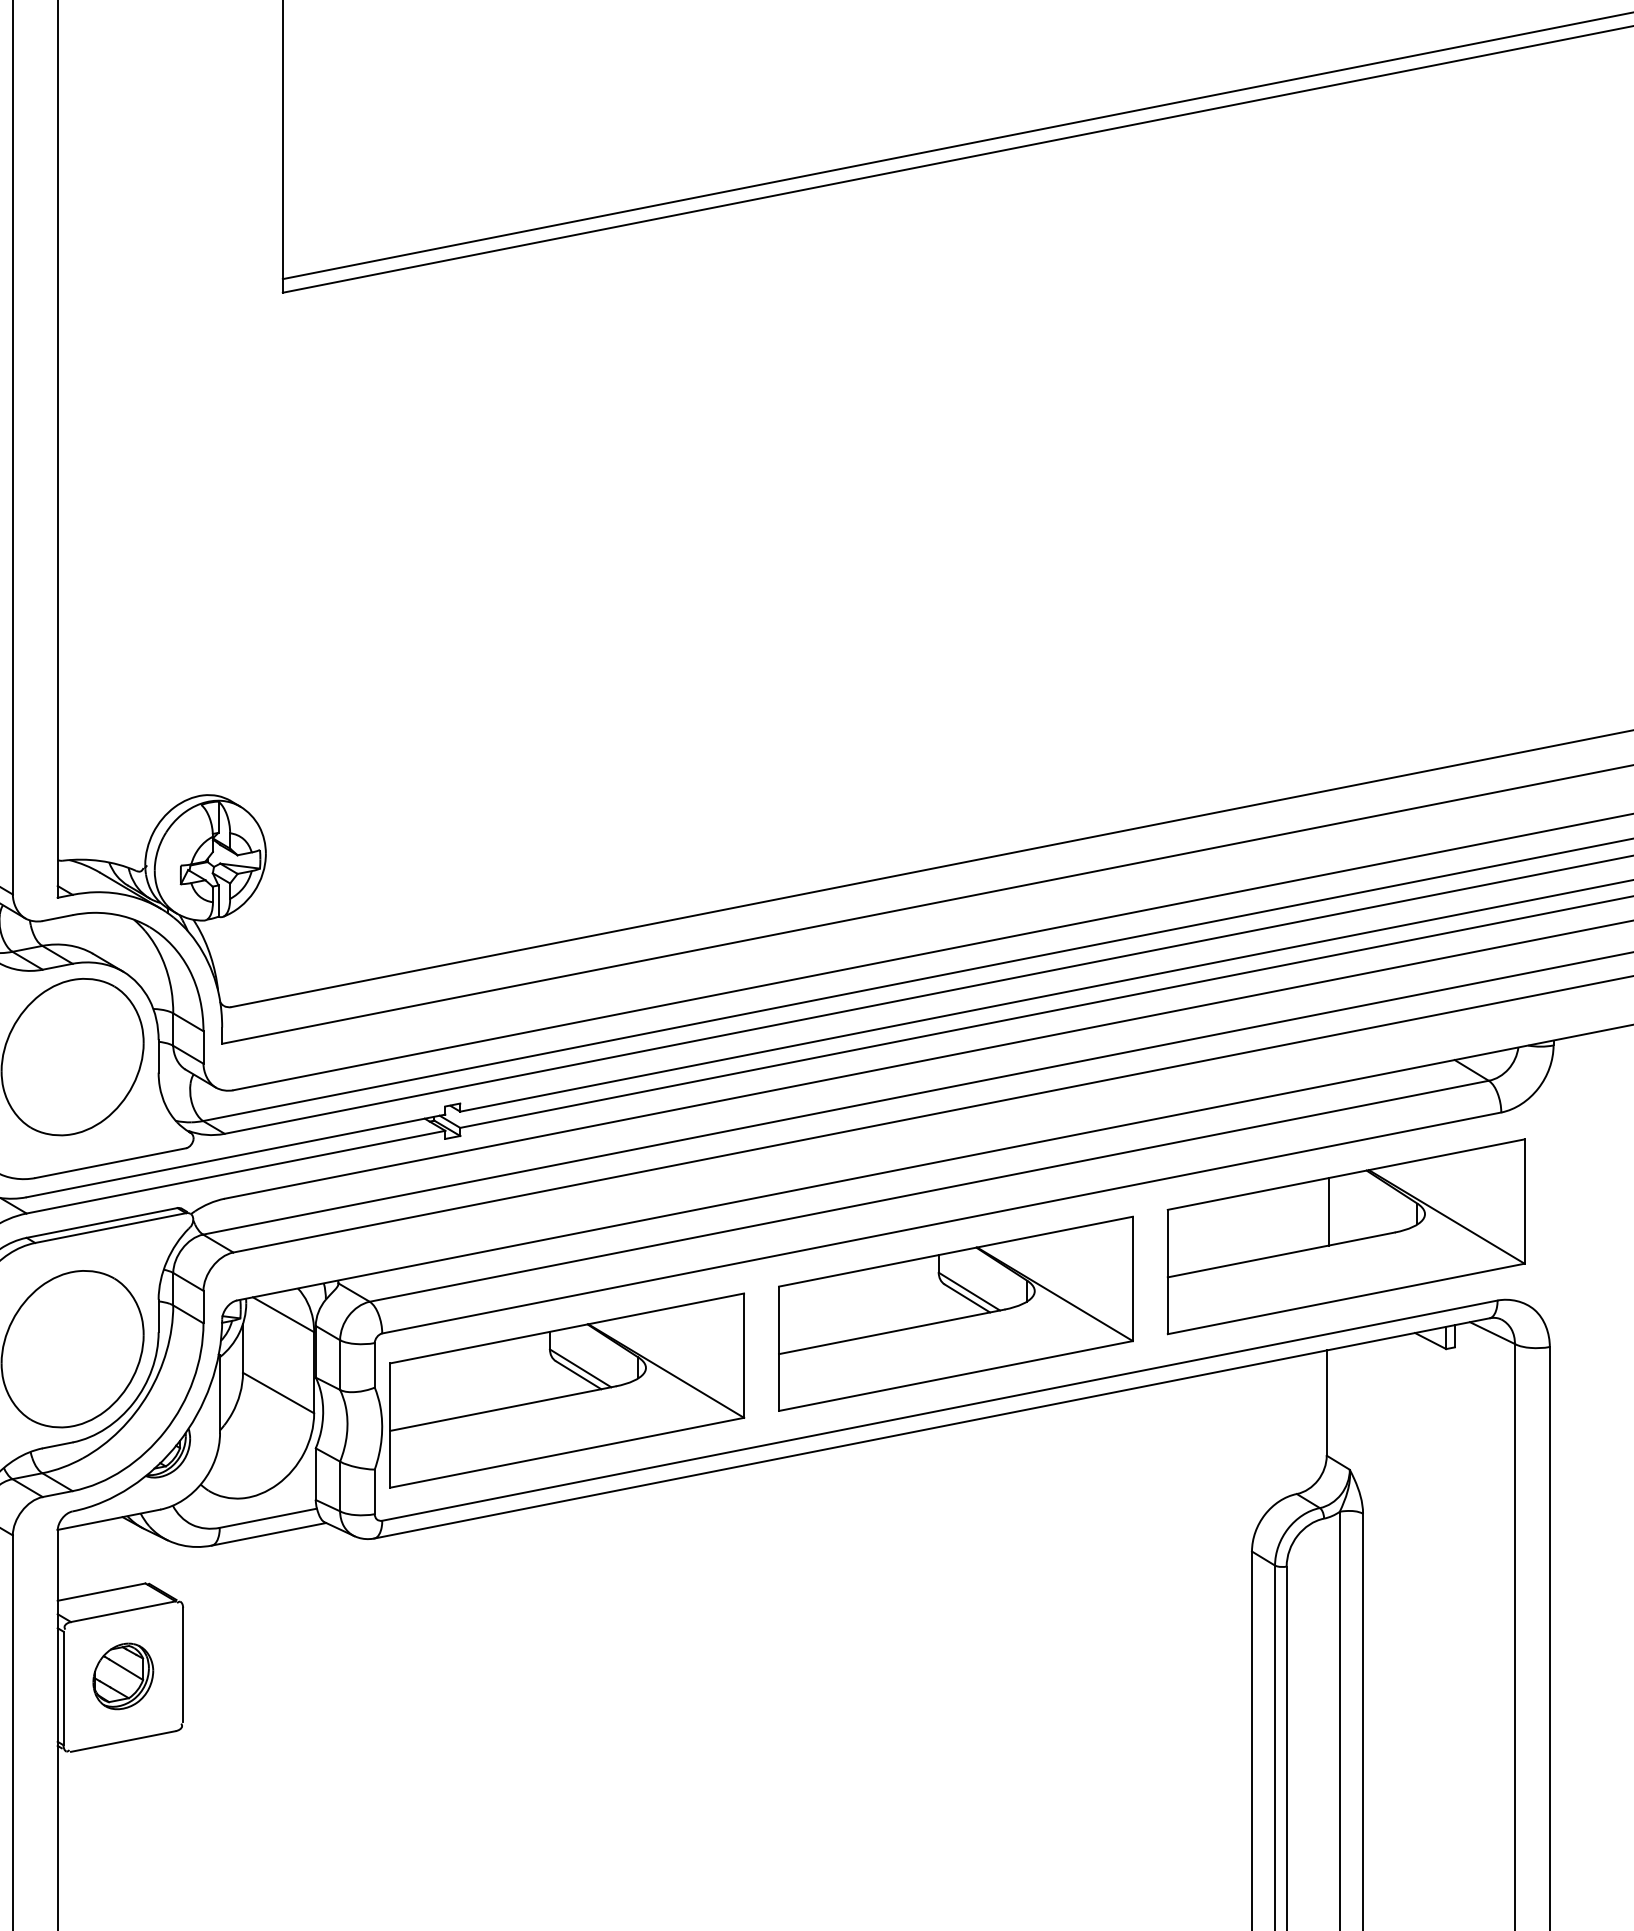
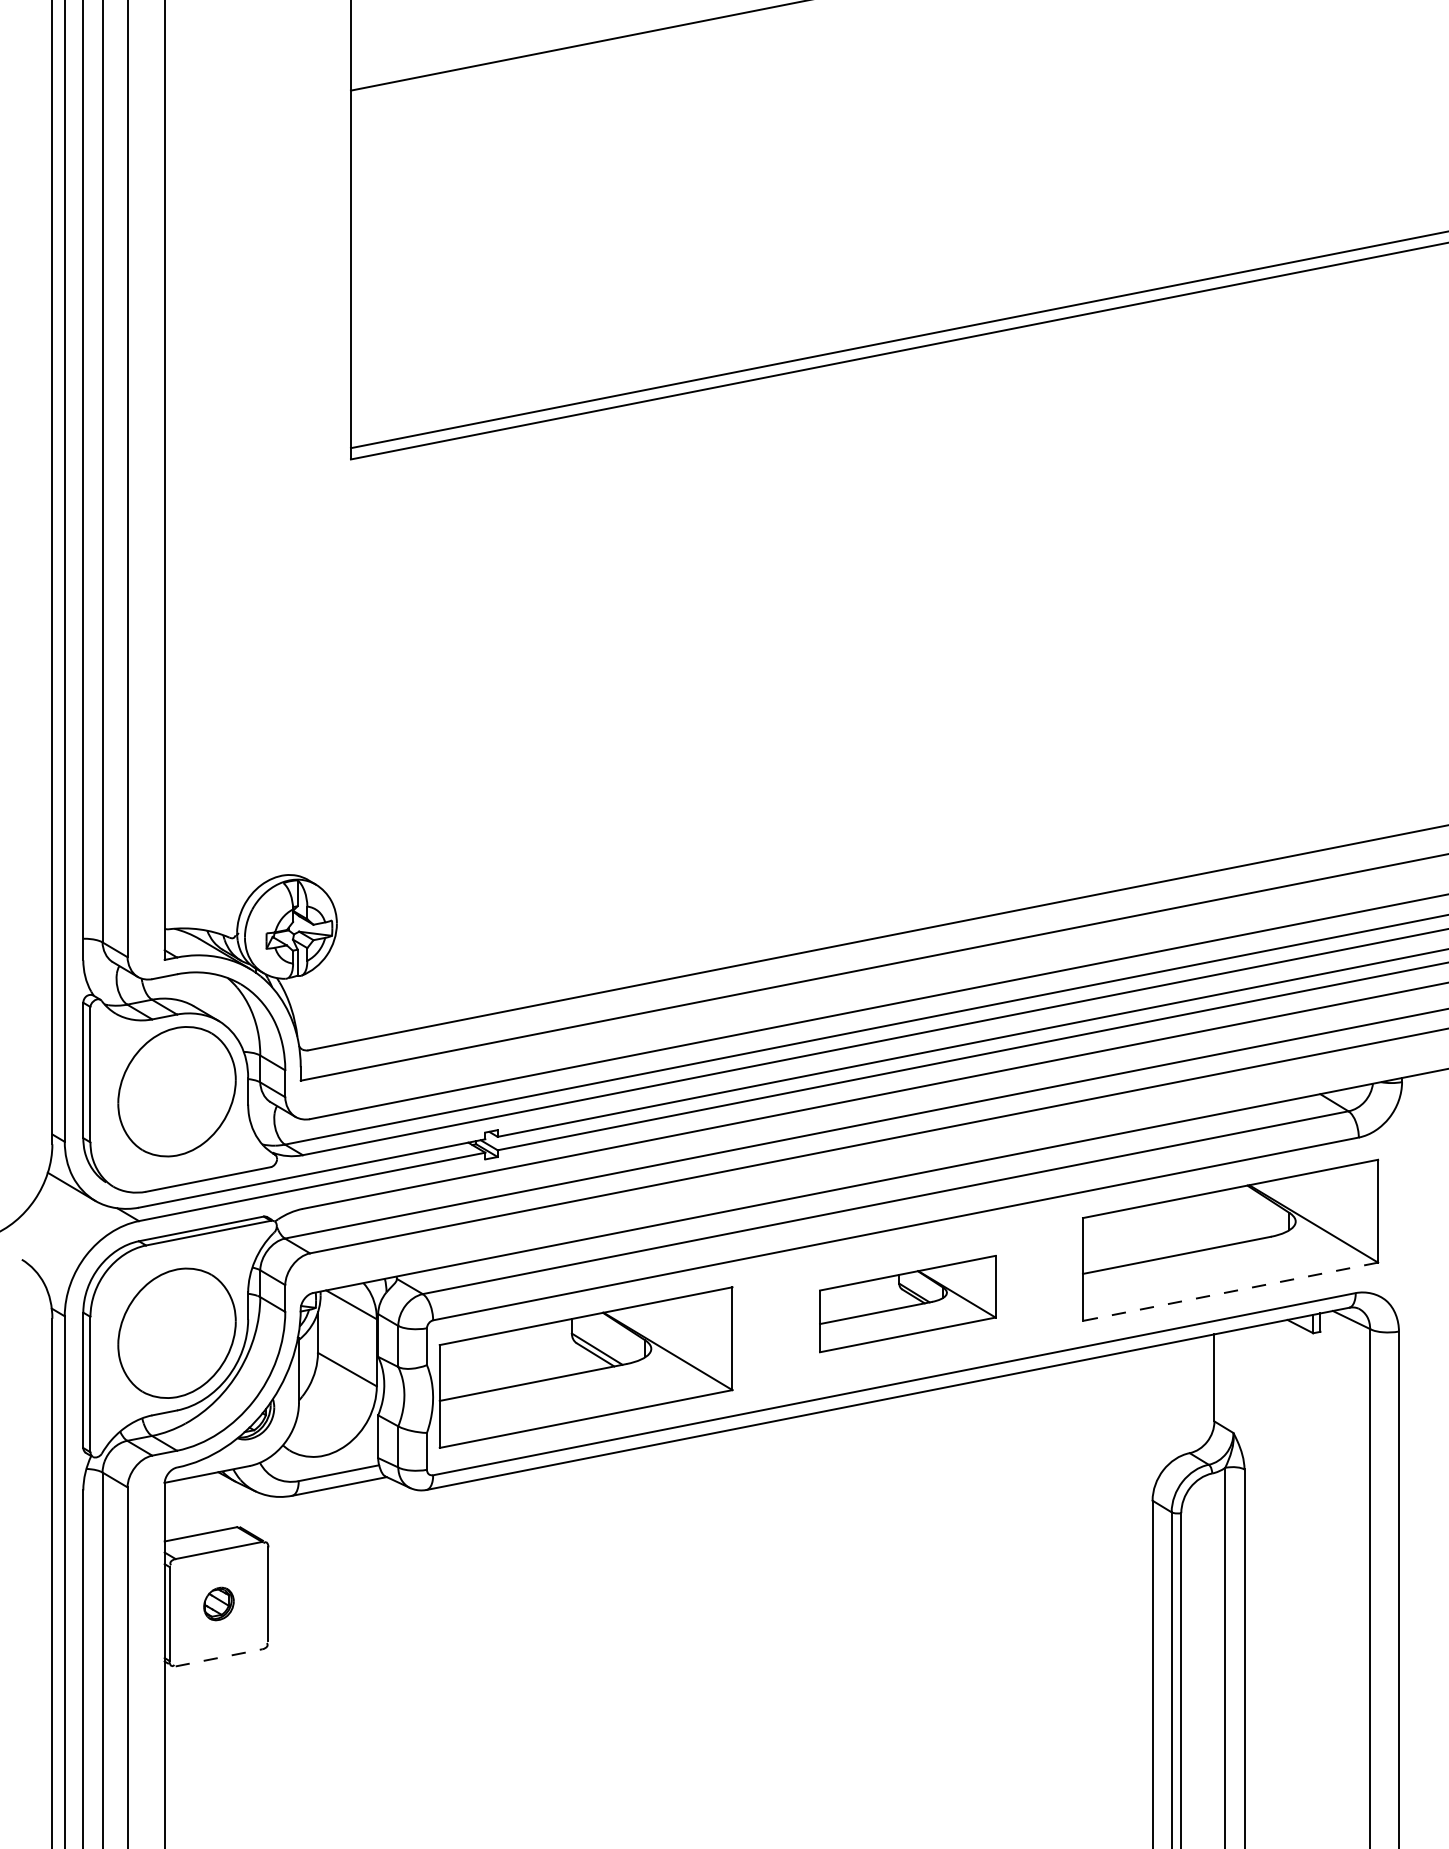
line: (1329, 1211) -> (1216, 1219), removed
line: (1346, 1298) -> (1230, 1291), solid -> dashed
part: (955, 1313) -> (907, 1303), size x0.6
part: (122, 1675) -> (218, 1603), size x0.6
line: (123, 1741) -> (219, 1657), solid -> dashed

